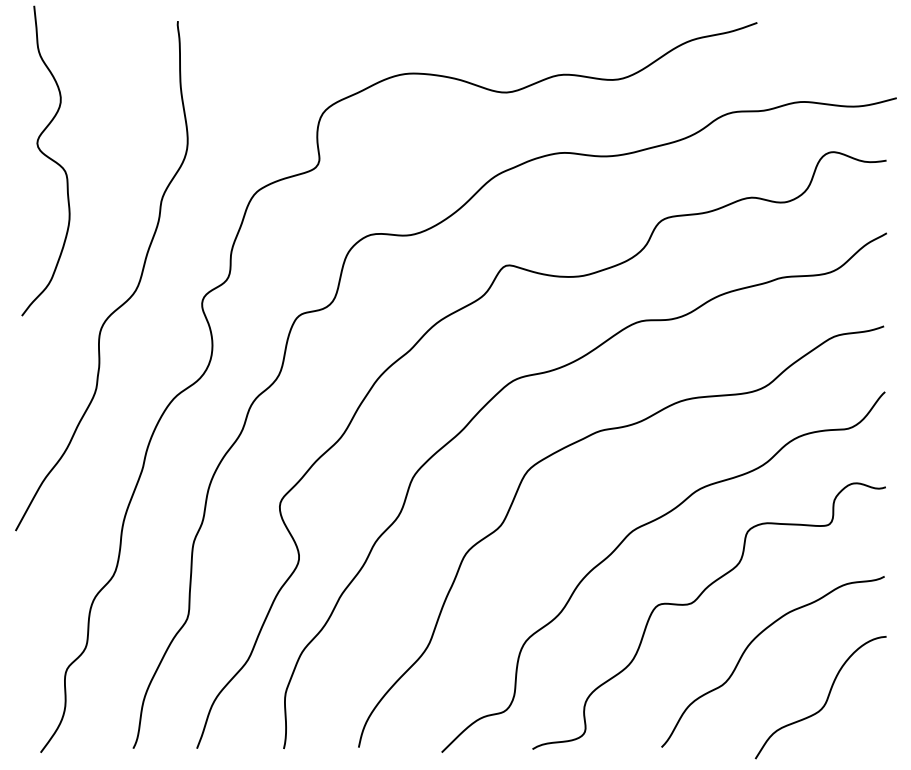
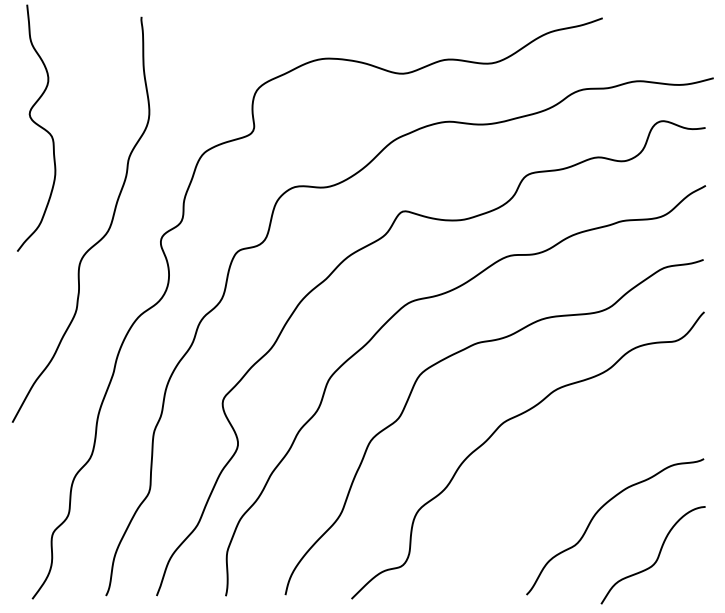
curve: (696, 601) -> (554, 478), removed

